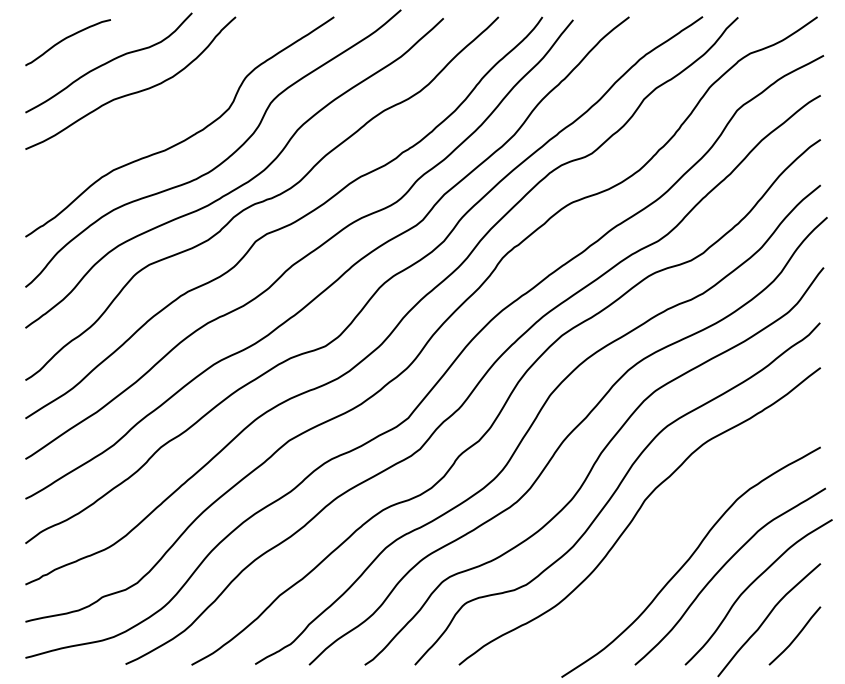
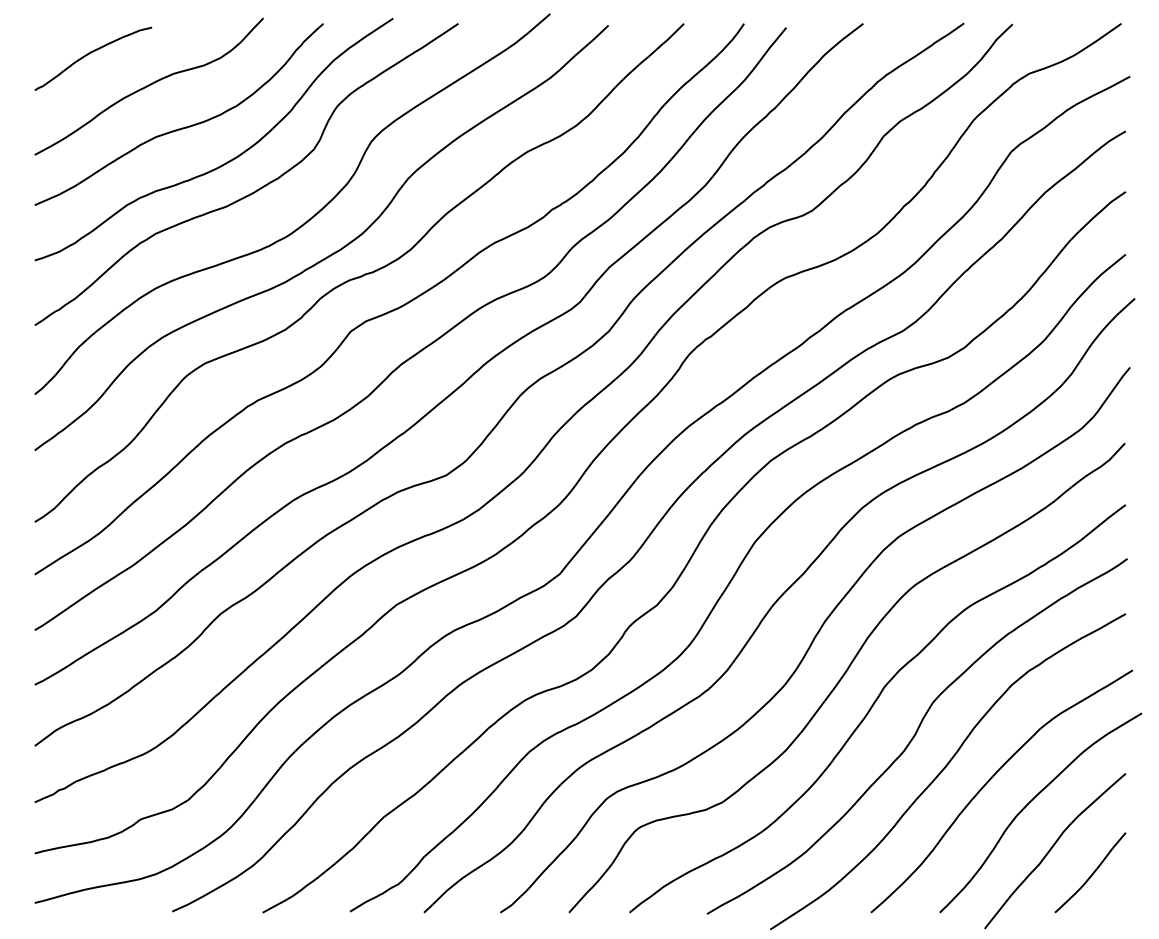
curve: (164, 118) -> (225, 162), added
curve: (667, 536) -> (915, 736), added

